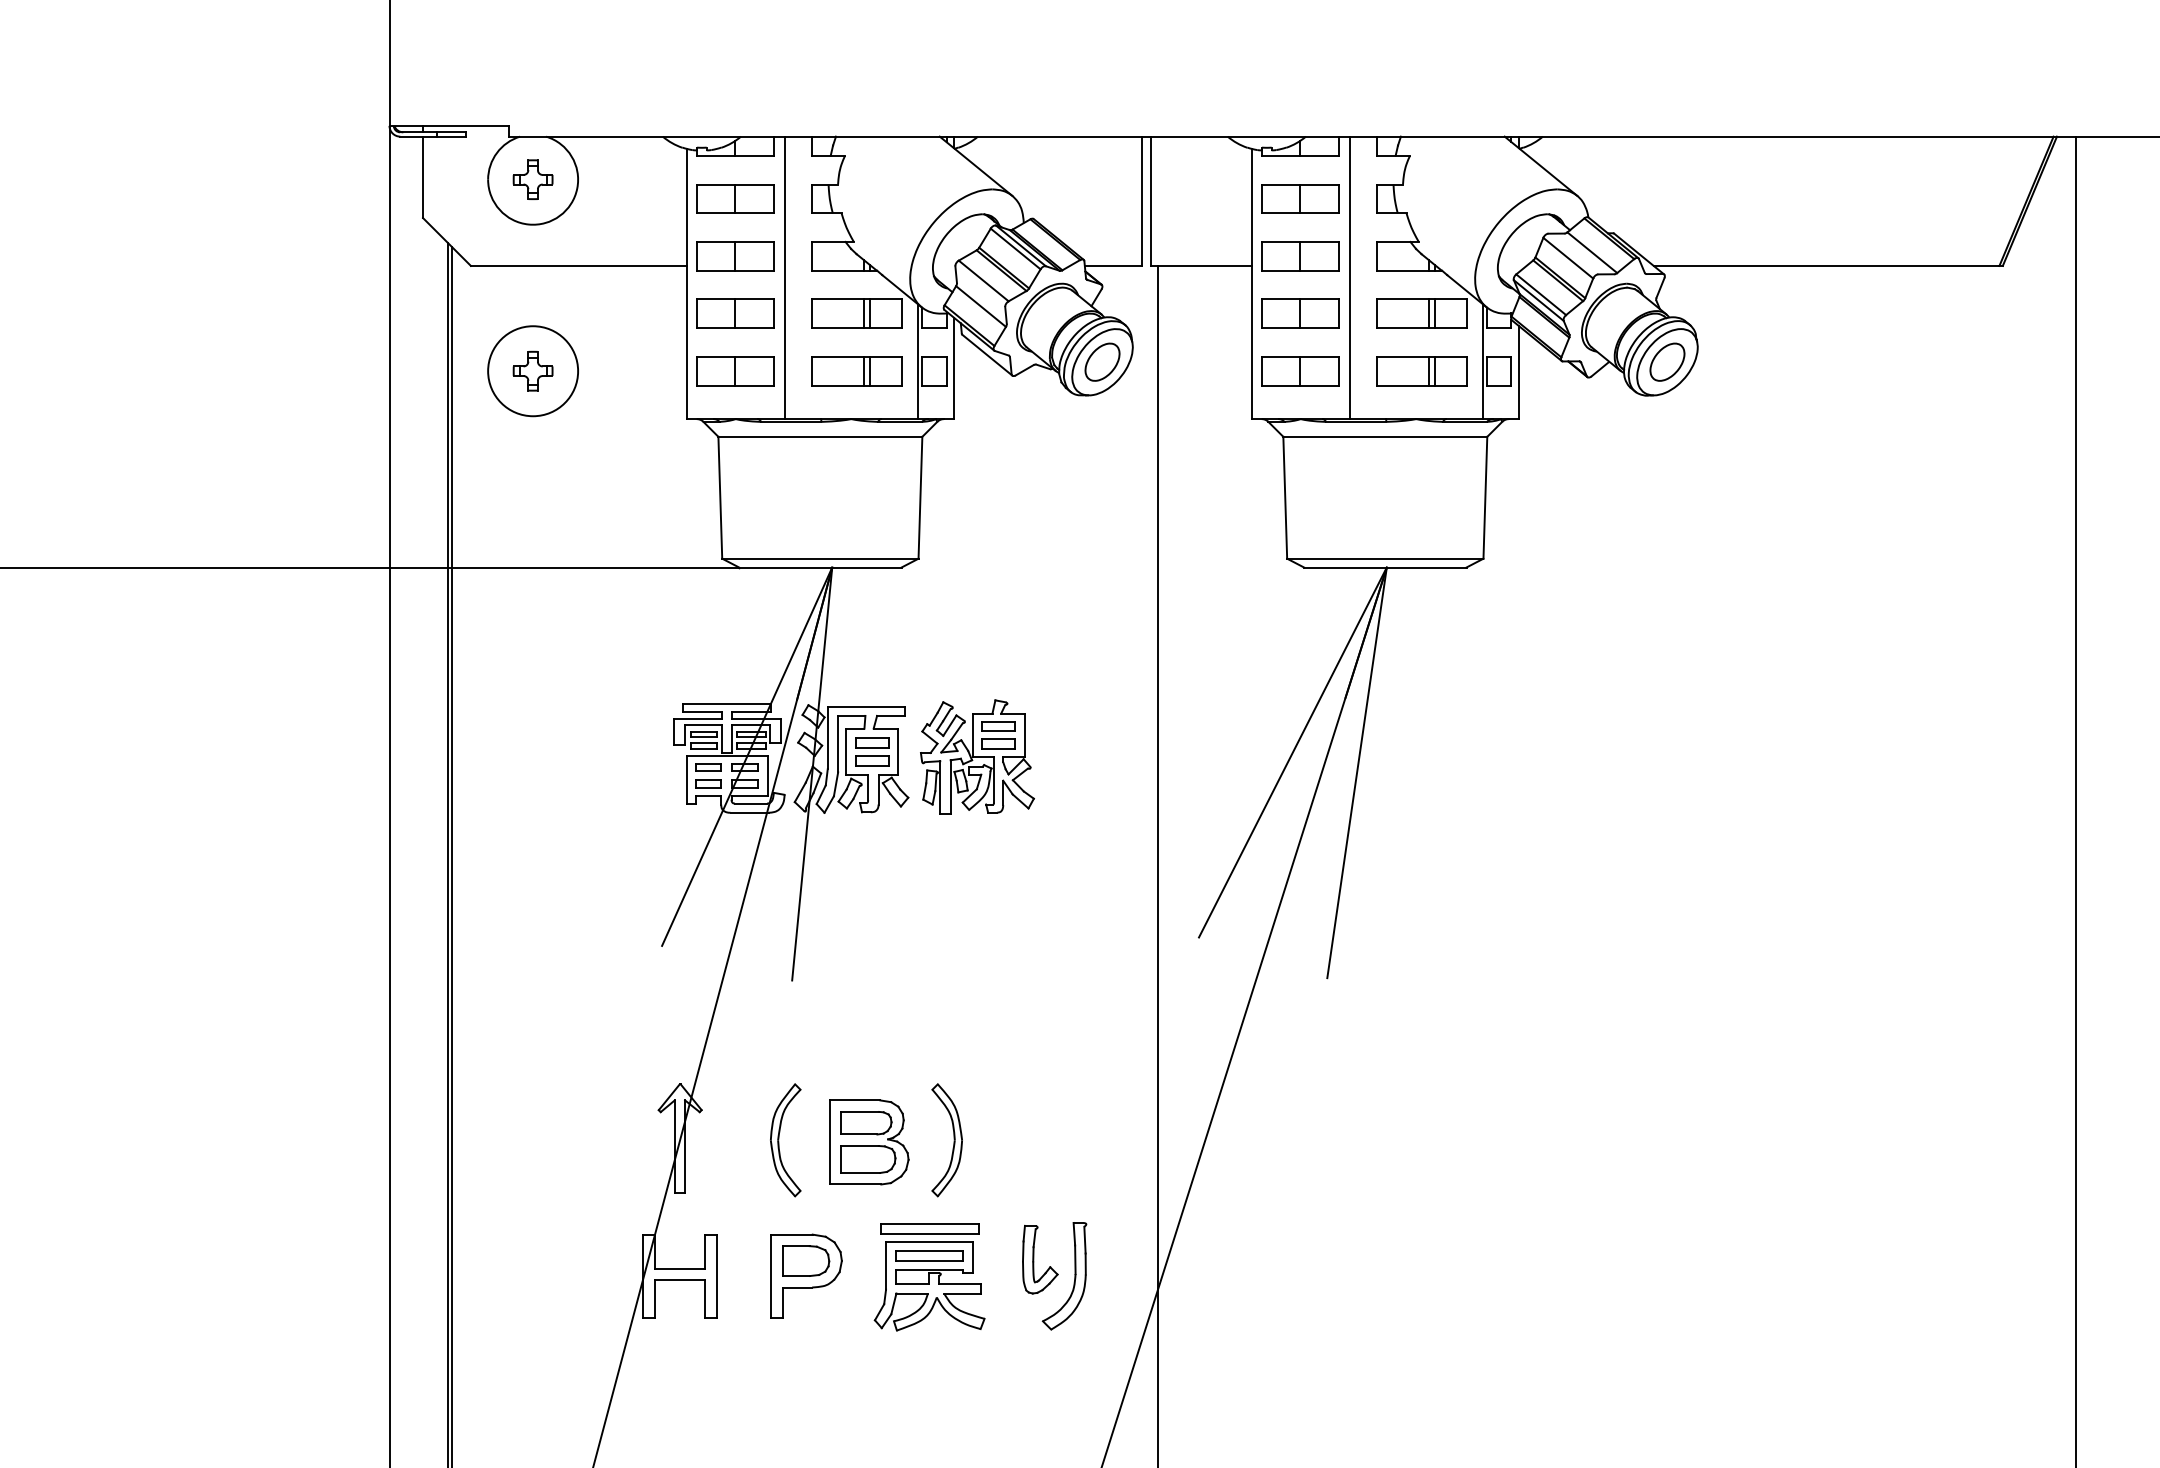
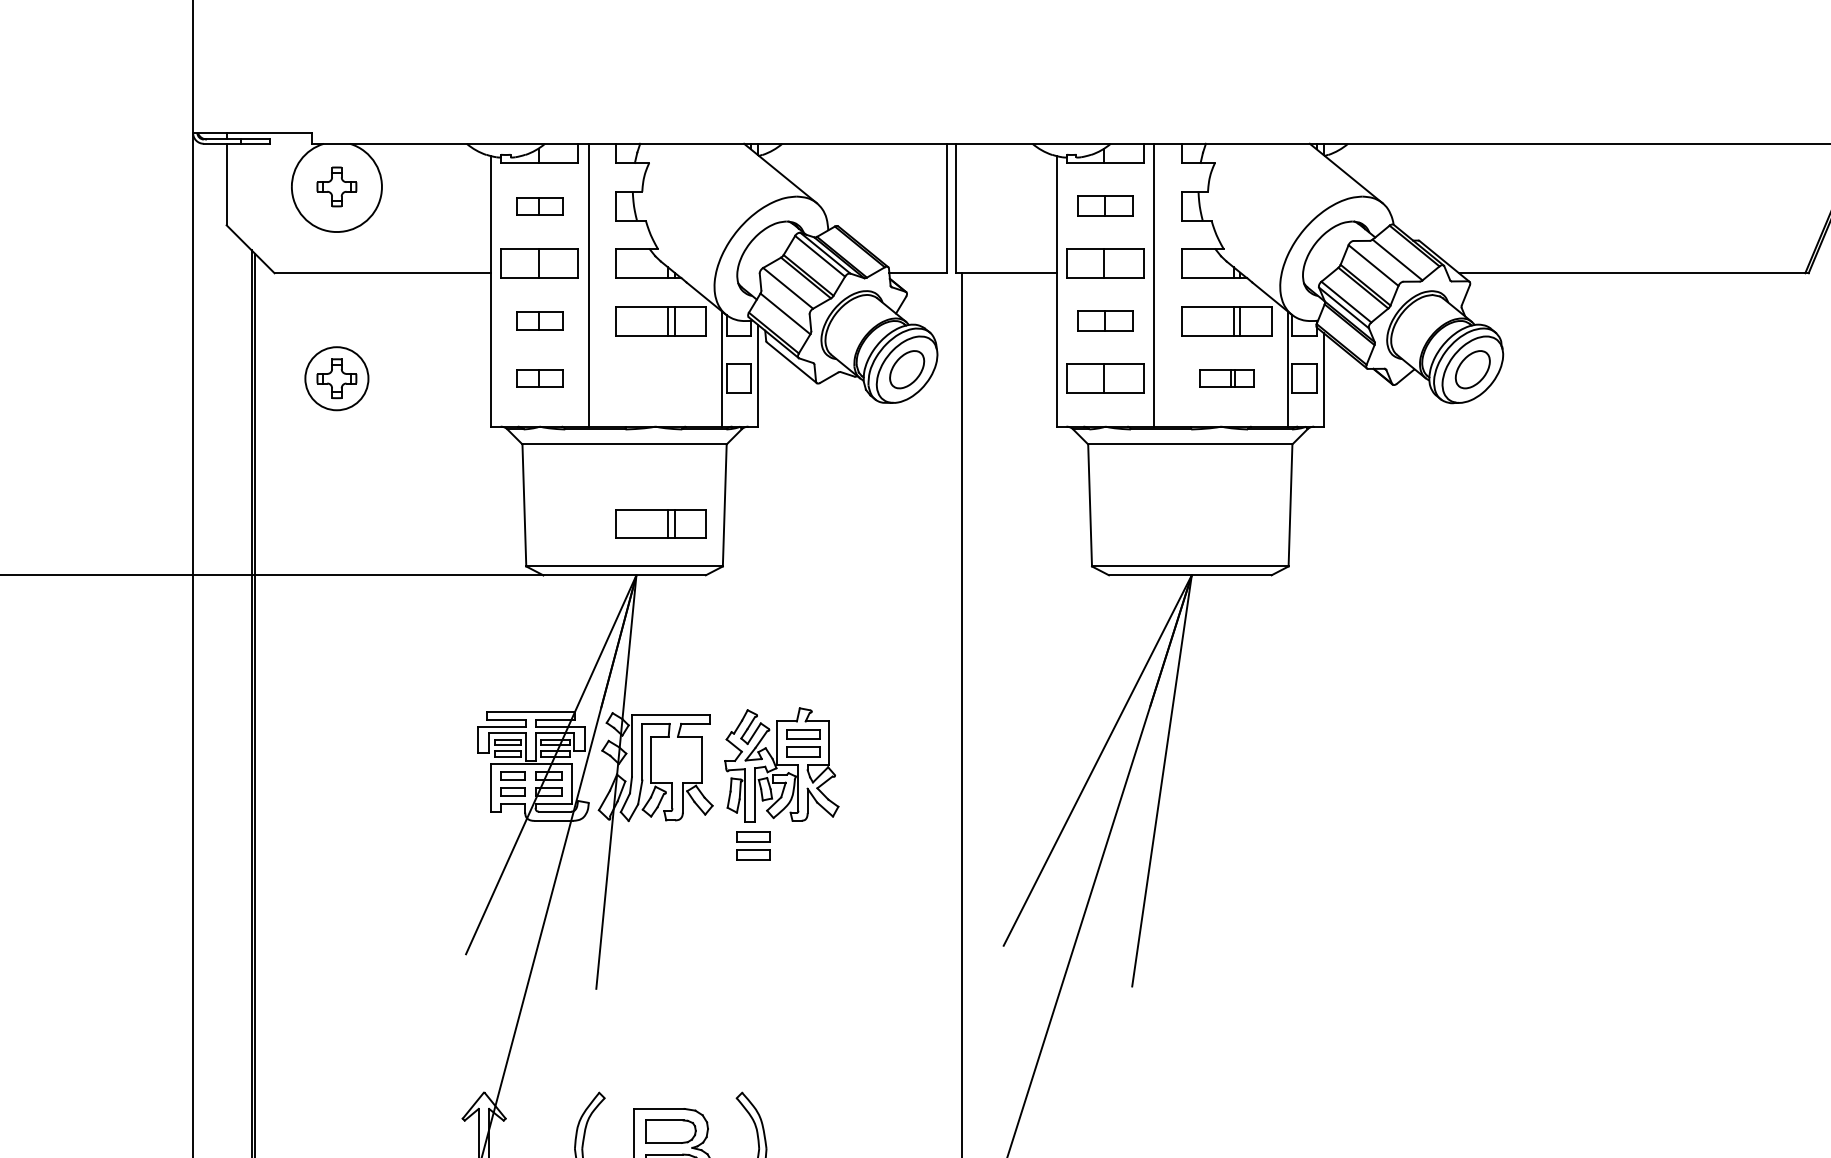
part: (735, 198) -> (539, 205), size x0.6
part: (1300, 198) -> (1105, 205), size x0.7
part: (735, 313) -> (539, 320), size x0.6
part: (1300, 313) -> (1105, 320), size x0.7
circle: (533, 371) -> (337, 378), size x0.7
part: (735, 371) -> (539, 378), size x0.6
part: (856, 371) -> (660, 524), moved
part: (1421, 371) -> (1226, 378), size x0.6
part: (872, 751) -> (753, 845), moved

